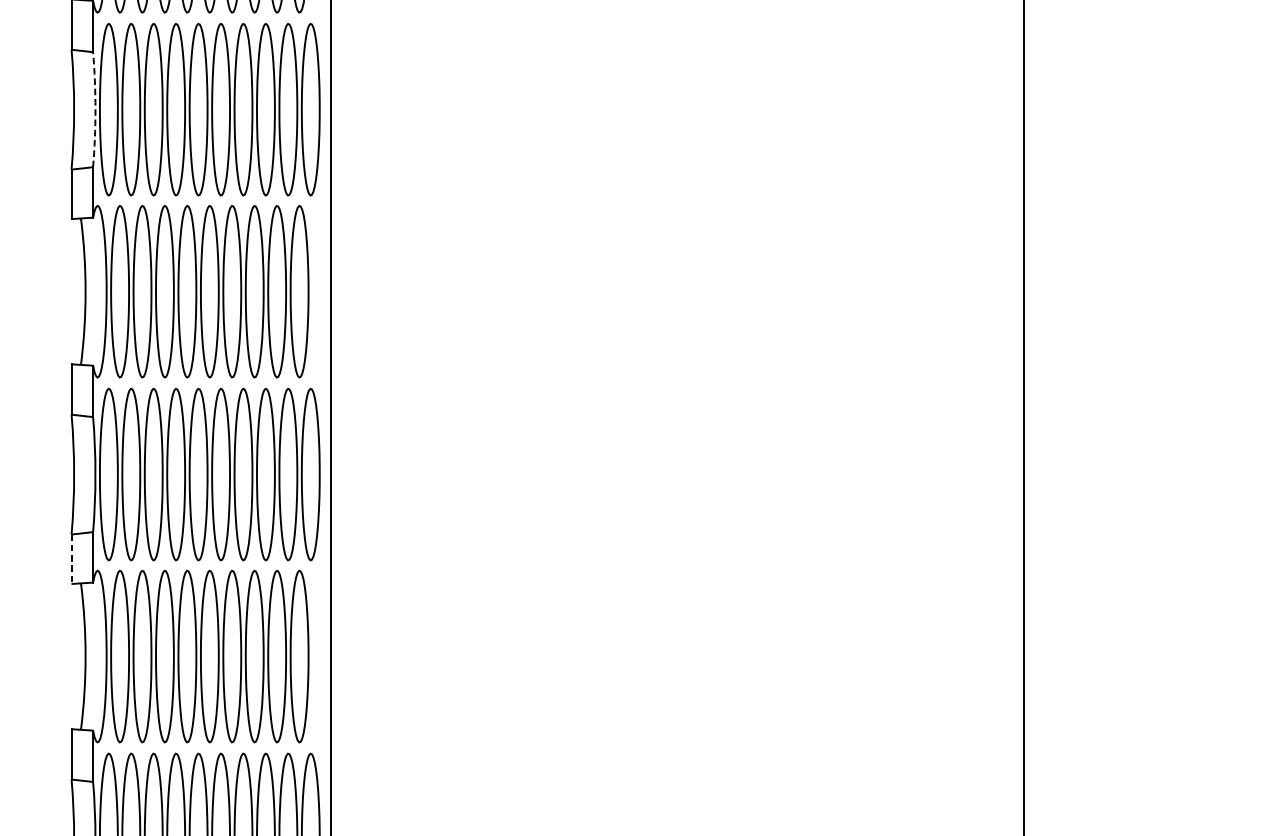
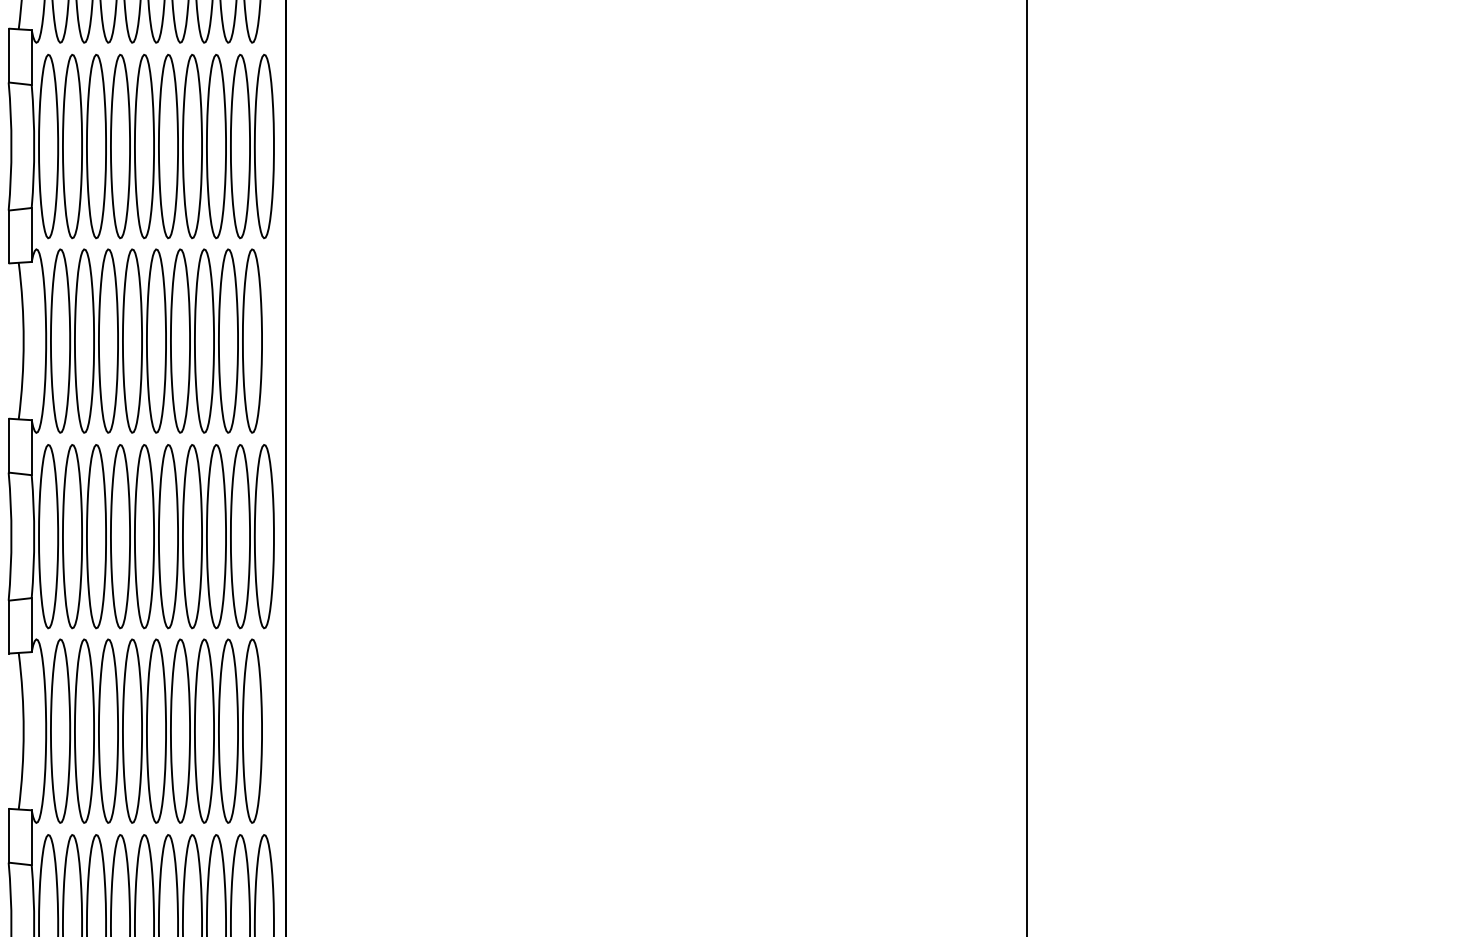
arc: (95, 109) -> (34, 146), dashed -> solid
line: (71, 559) -> (8, 627), dashed -> solid

